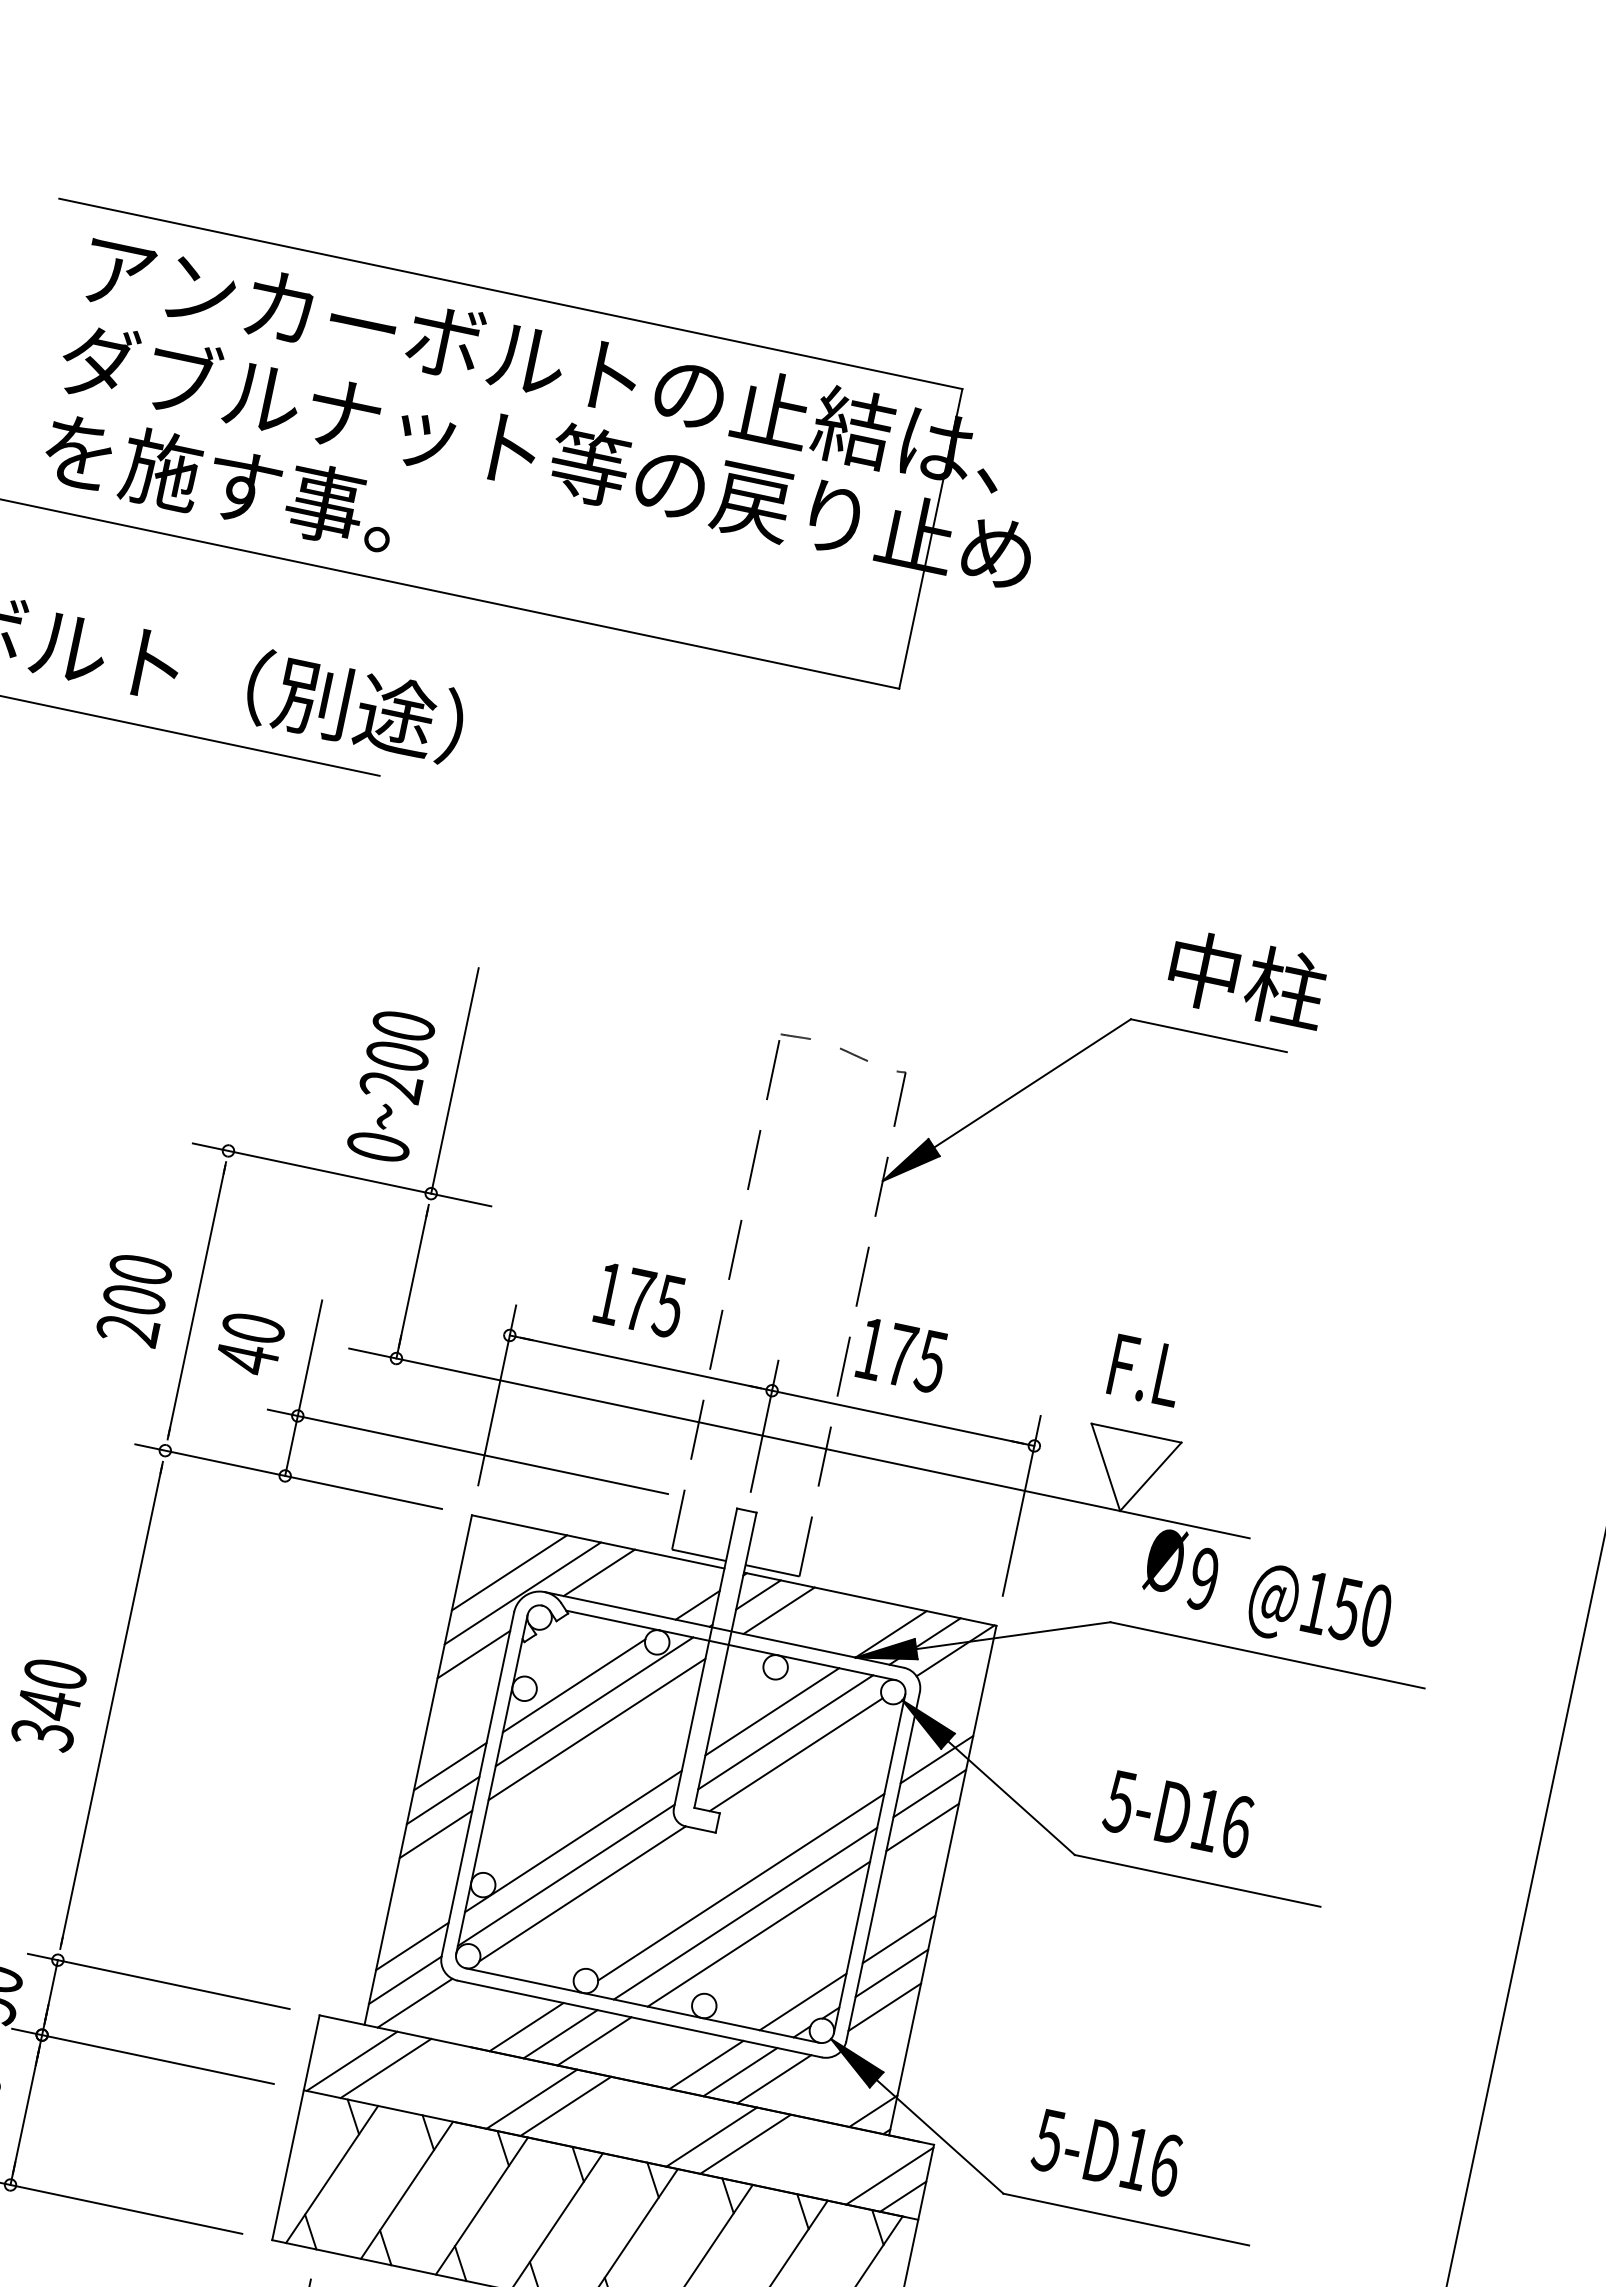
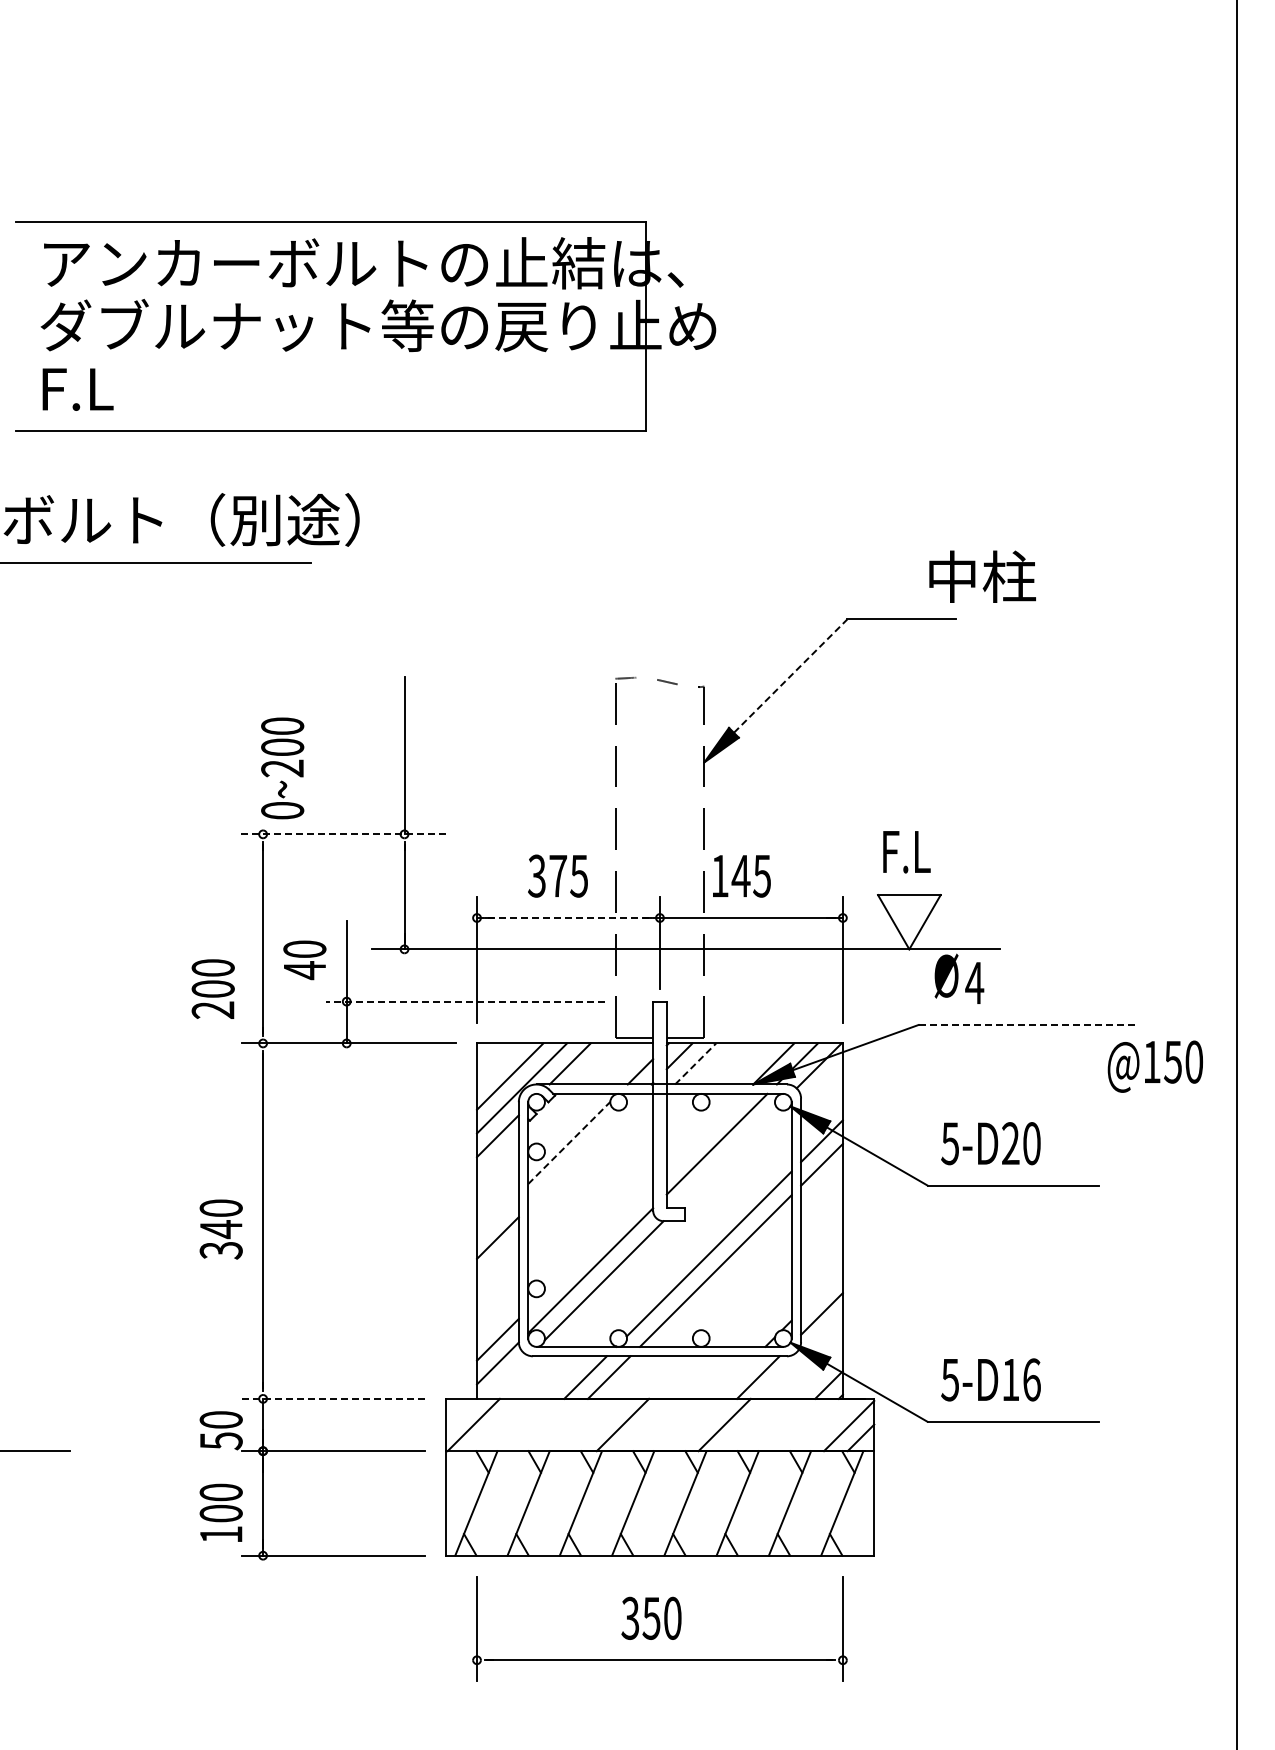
text: (220, 481) -> (163, 388), を施す事。 -> F.L
text: (1247, 979) -> (982, 576), moved
line: (1033, 1082) -> (791, 675), solid -> dashed
text: (390, 1086) -> (282, 768), moved
line: (340, 1174) -> (341, 834), solid -> dashed
text: (607, 1292) -> (536, 875), 175 -> 375
text: (133, 1298) -> (212, 988), moved
text: (900, 1354) -> (740, 875), 175 -> 145
line: (639, 1363) -> (567, 918), solid -> dashed
line: (468, 1451) -> (465, 1001), solid -> dashed
text: (1203, 1578) -> (974, 982), 9 -> 4
text: (1318, 1609) -> (1154, 1066), moved
line: (779, 1610) -> (695, 1063), solid -> dashed
line: (1267, 1656) -> (1028, 1025), solid -> dashed
line: (574, 1685) -> (569, 1142), solid -> dashed
line: (595, 1701) -> (585, 1150), removed
line: (771, 1711) -> (704, 1132), removed
line: (596, 1728) -> (590, 1168), removed
line: (796, 1754) -> (727, 1157), removed
line: (449, 1766) -> (497, 1214), removed
text: (1222, 1823) -> (1021, 1143), 5-D16 -> 5-D20
line: (921, 1827) -> (821, 1188), removed
line: (435, 1834) -> (497, 1261), removed
line: (573, 1840) -> (590, 1246), removed
line: (758, 1933) -> (727, 1282), removed
line: (898, 1939) -> (821, 1266), removed
line: (891, 1973) -> (821, 1290), removed
line: (157, 1980) -> (332, 1398), solid -> dashed
line: (415, 2001) -> (507, 1376), removed
line: (802, 2001) -> (766, 1321), removed
line: (593, 2041) -> (632, 1377), removed
line: (705, 2064) -> (710, 1377), removed
line: (386, 2067) -> (497, 1424), removed
line: (740, 2071) -> (734, 1377), removed
line: (532, 2098) -> (599, 1424), removed
line: (745, 2144) -> (748, 1425), removed

